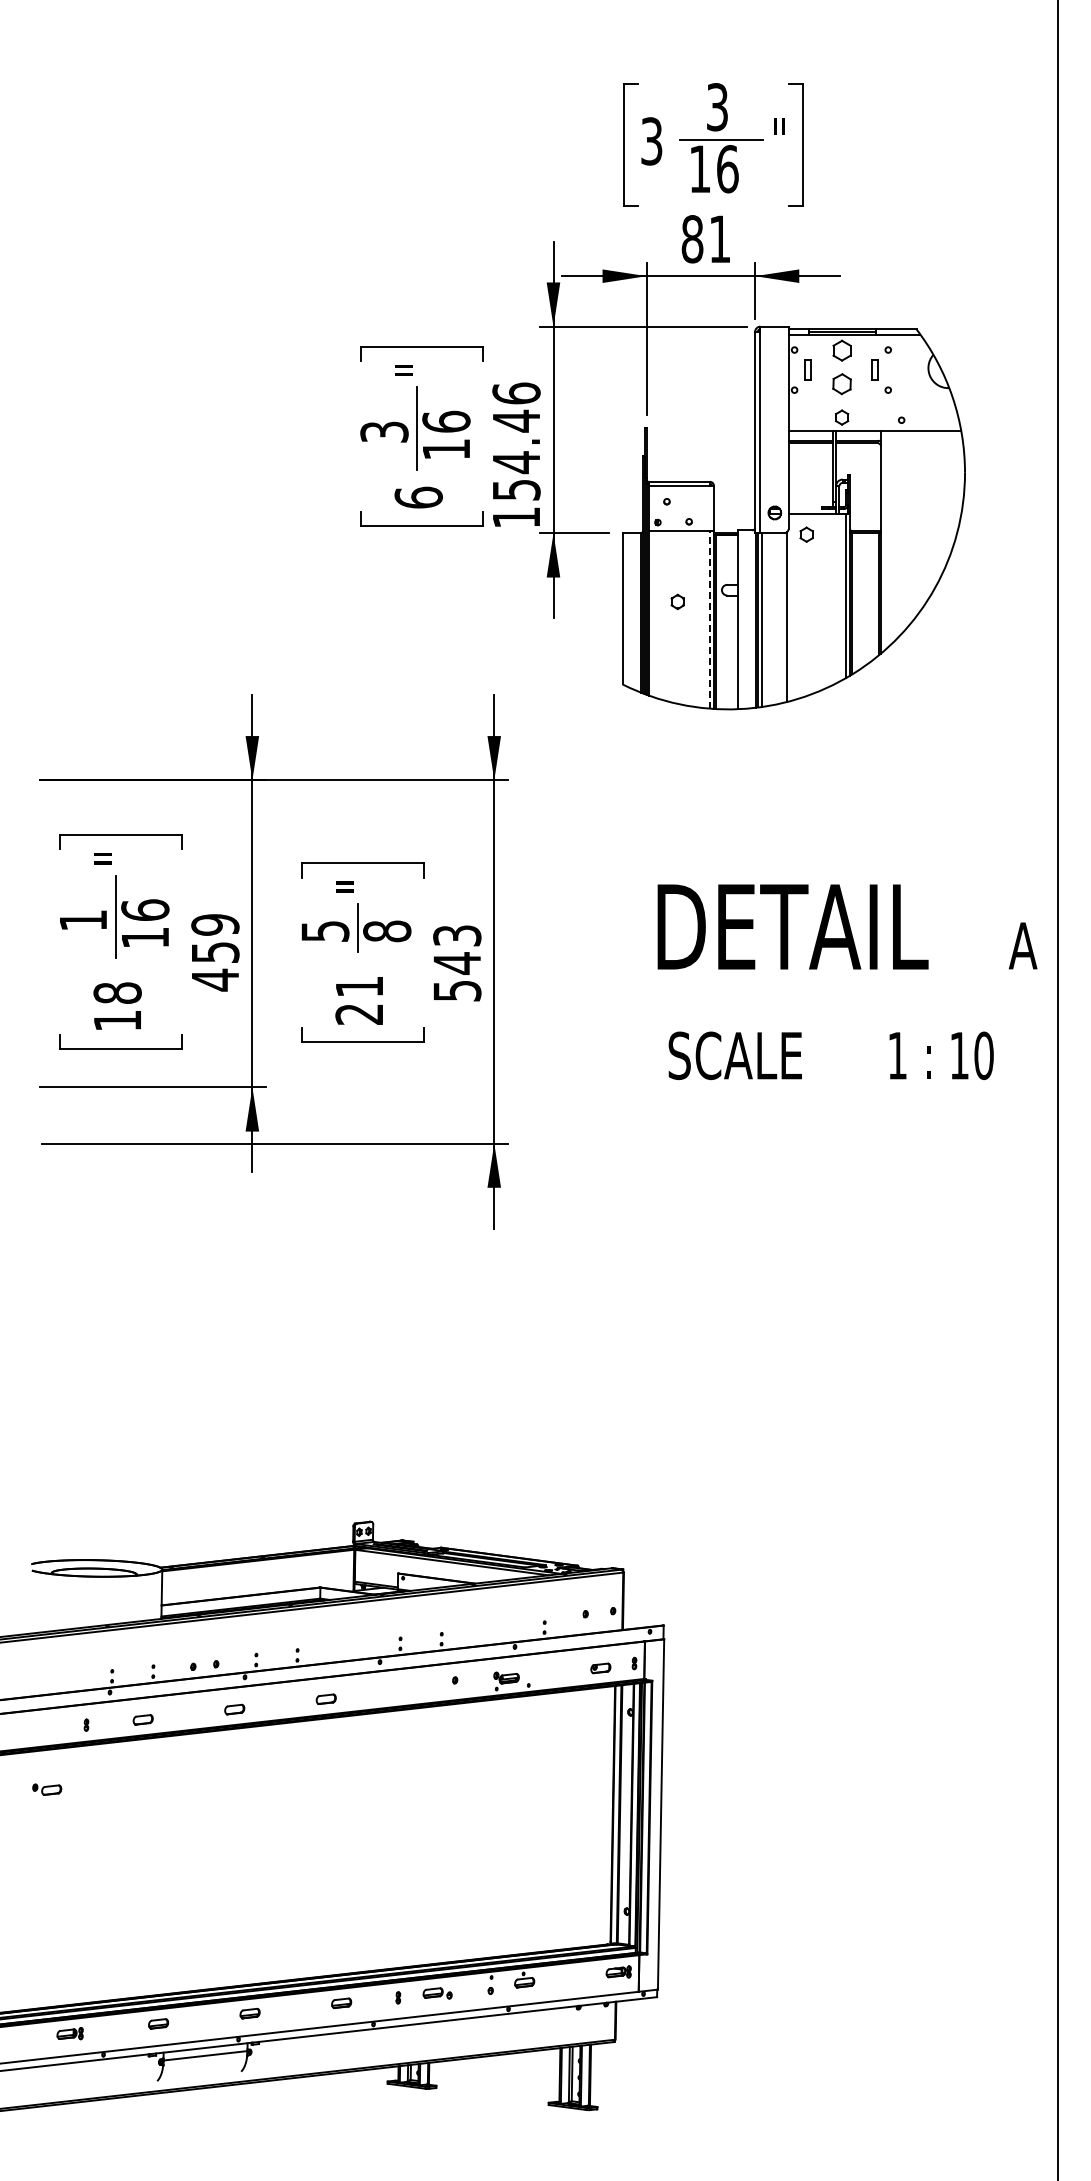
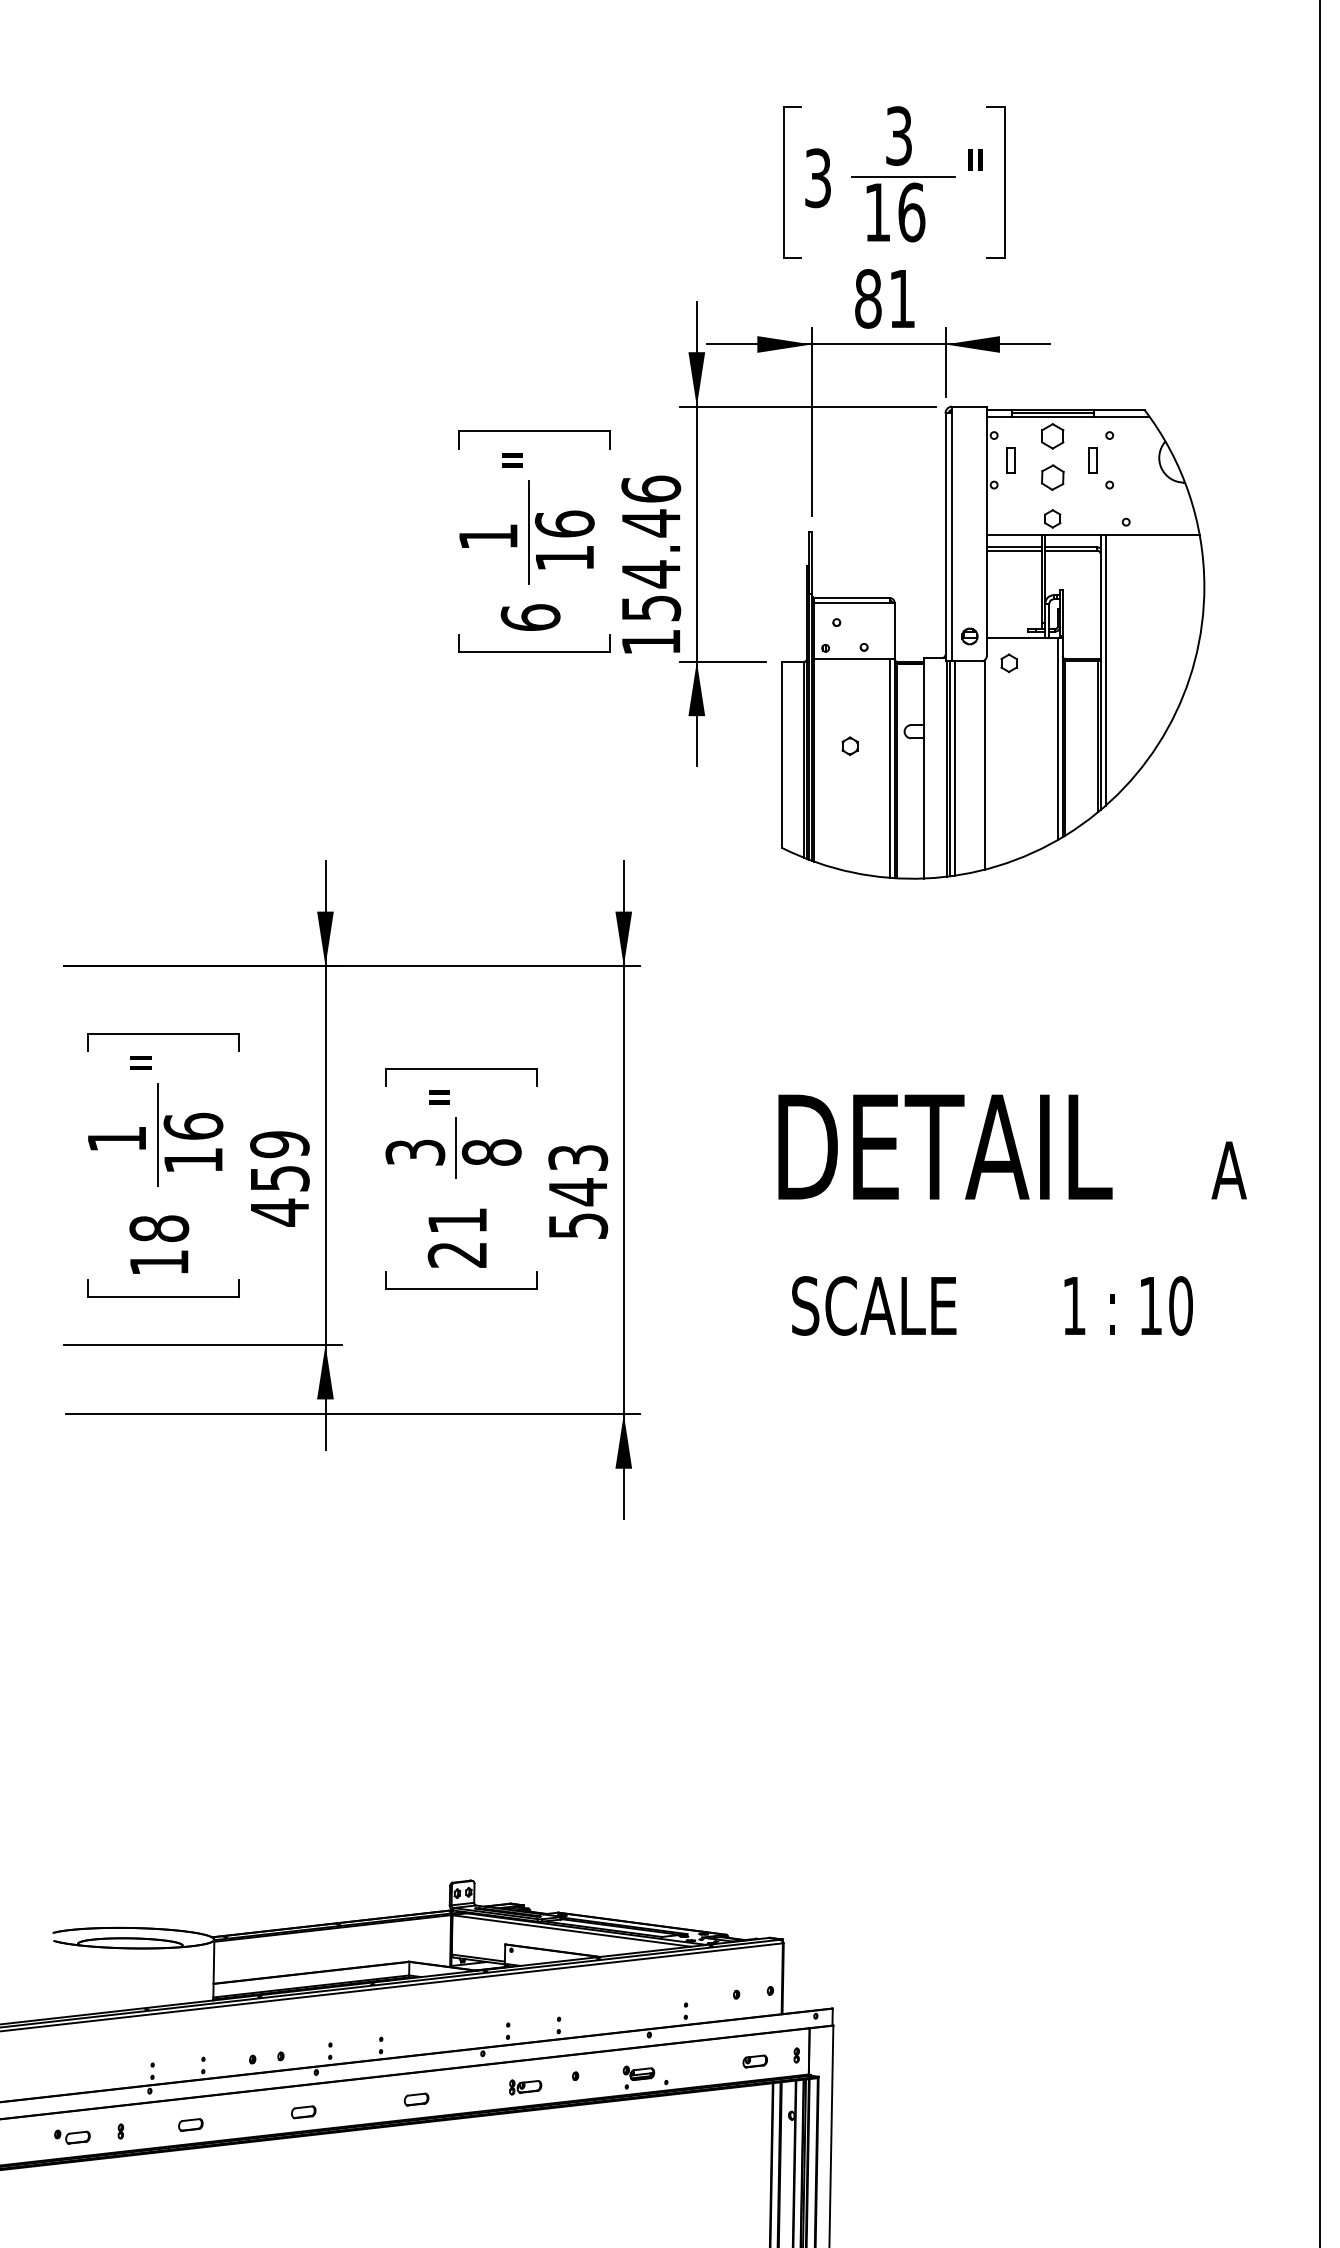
text: (384, 431) -> (488, 536), 3 -> 1
line: (884, 540) -> (1105, 670), added
line: (709, 620) -> (889, 769), dashed -> solid
text: (324, 931) -> (414, 1152), 5 -> 3
text: (847, 982) -> (1012, 1215), moved
part: (414, 1689) -> (525, 2087), added
part: (47, 1789) -> (72, 2136), moved

